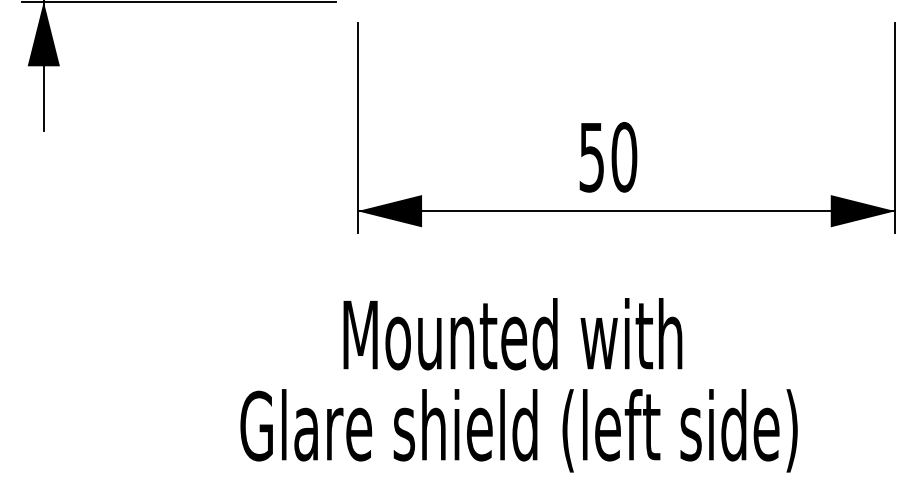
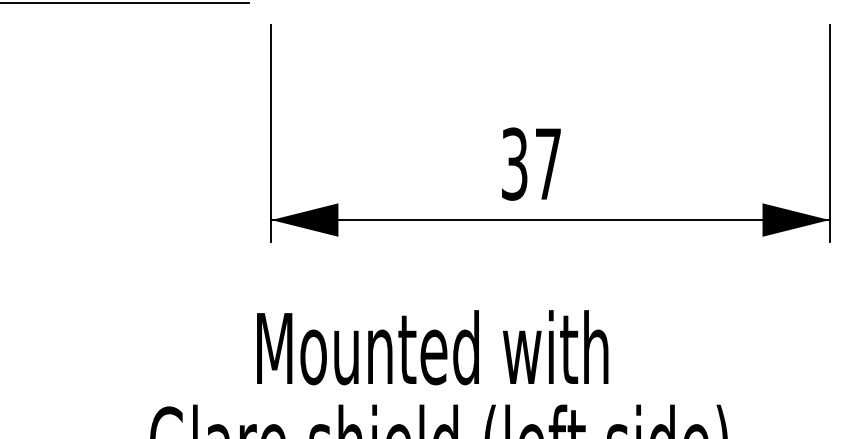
text: (608, 157) -> (531, 164), 50 -> 37

